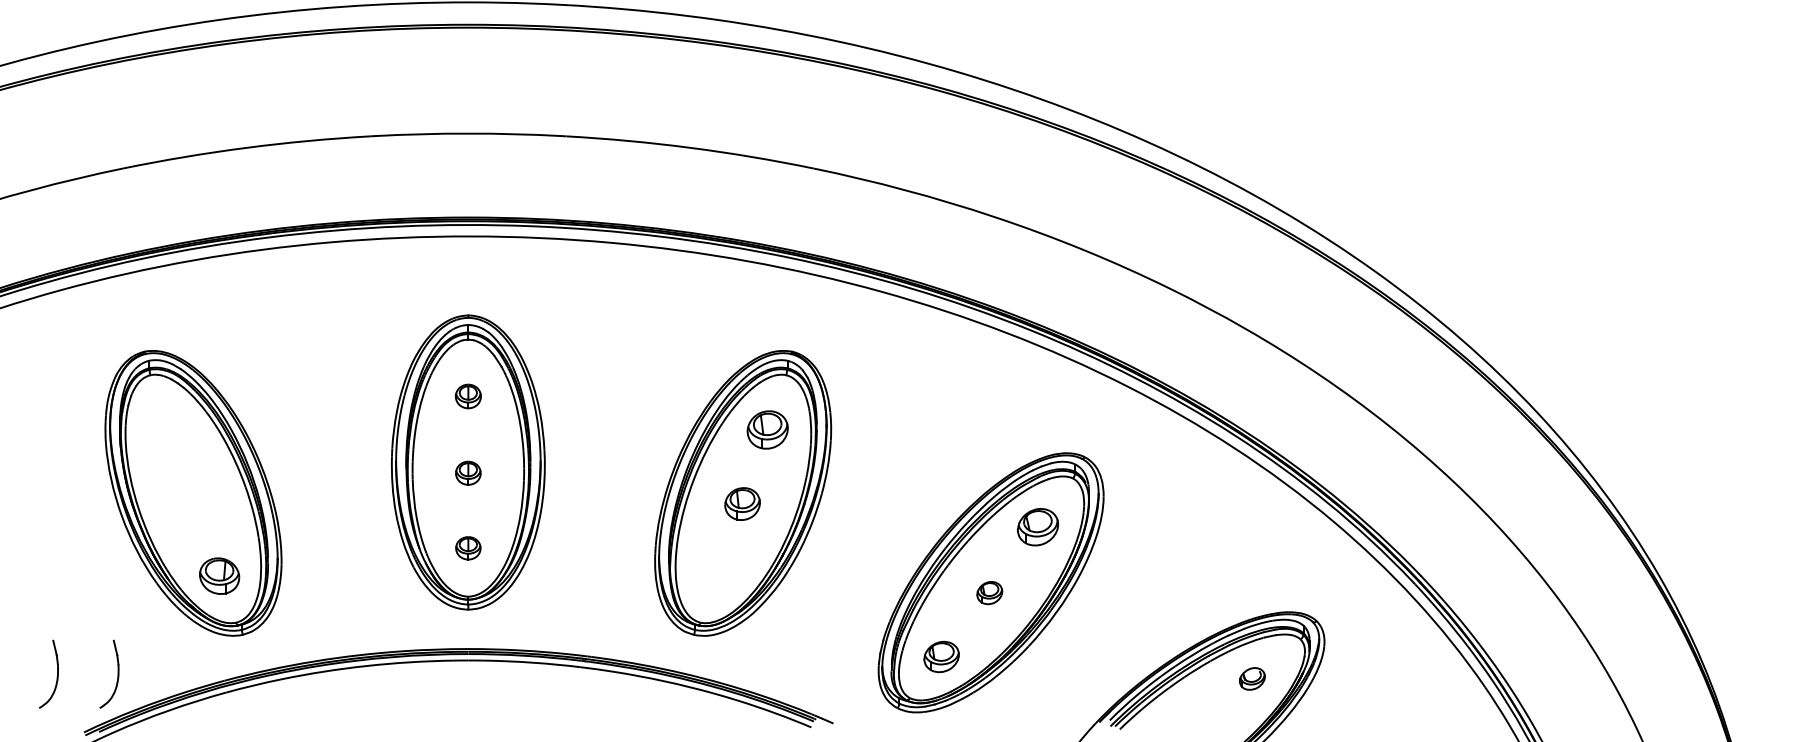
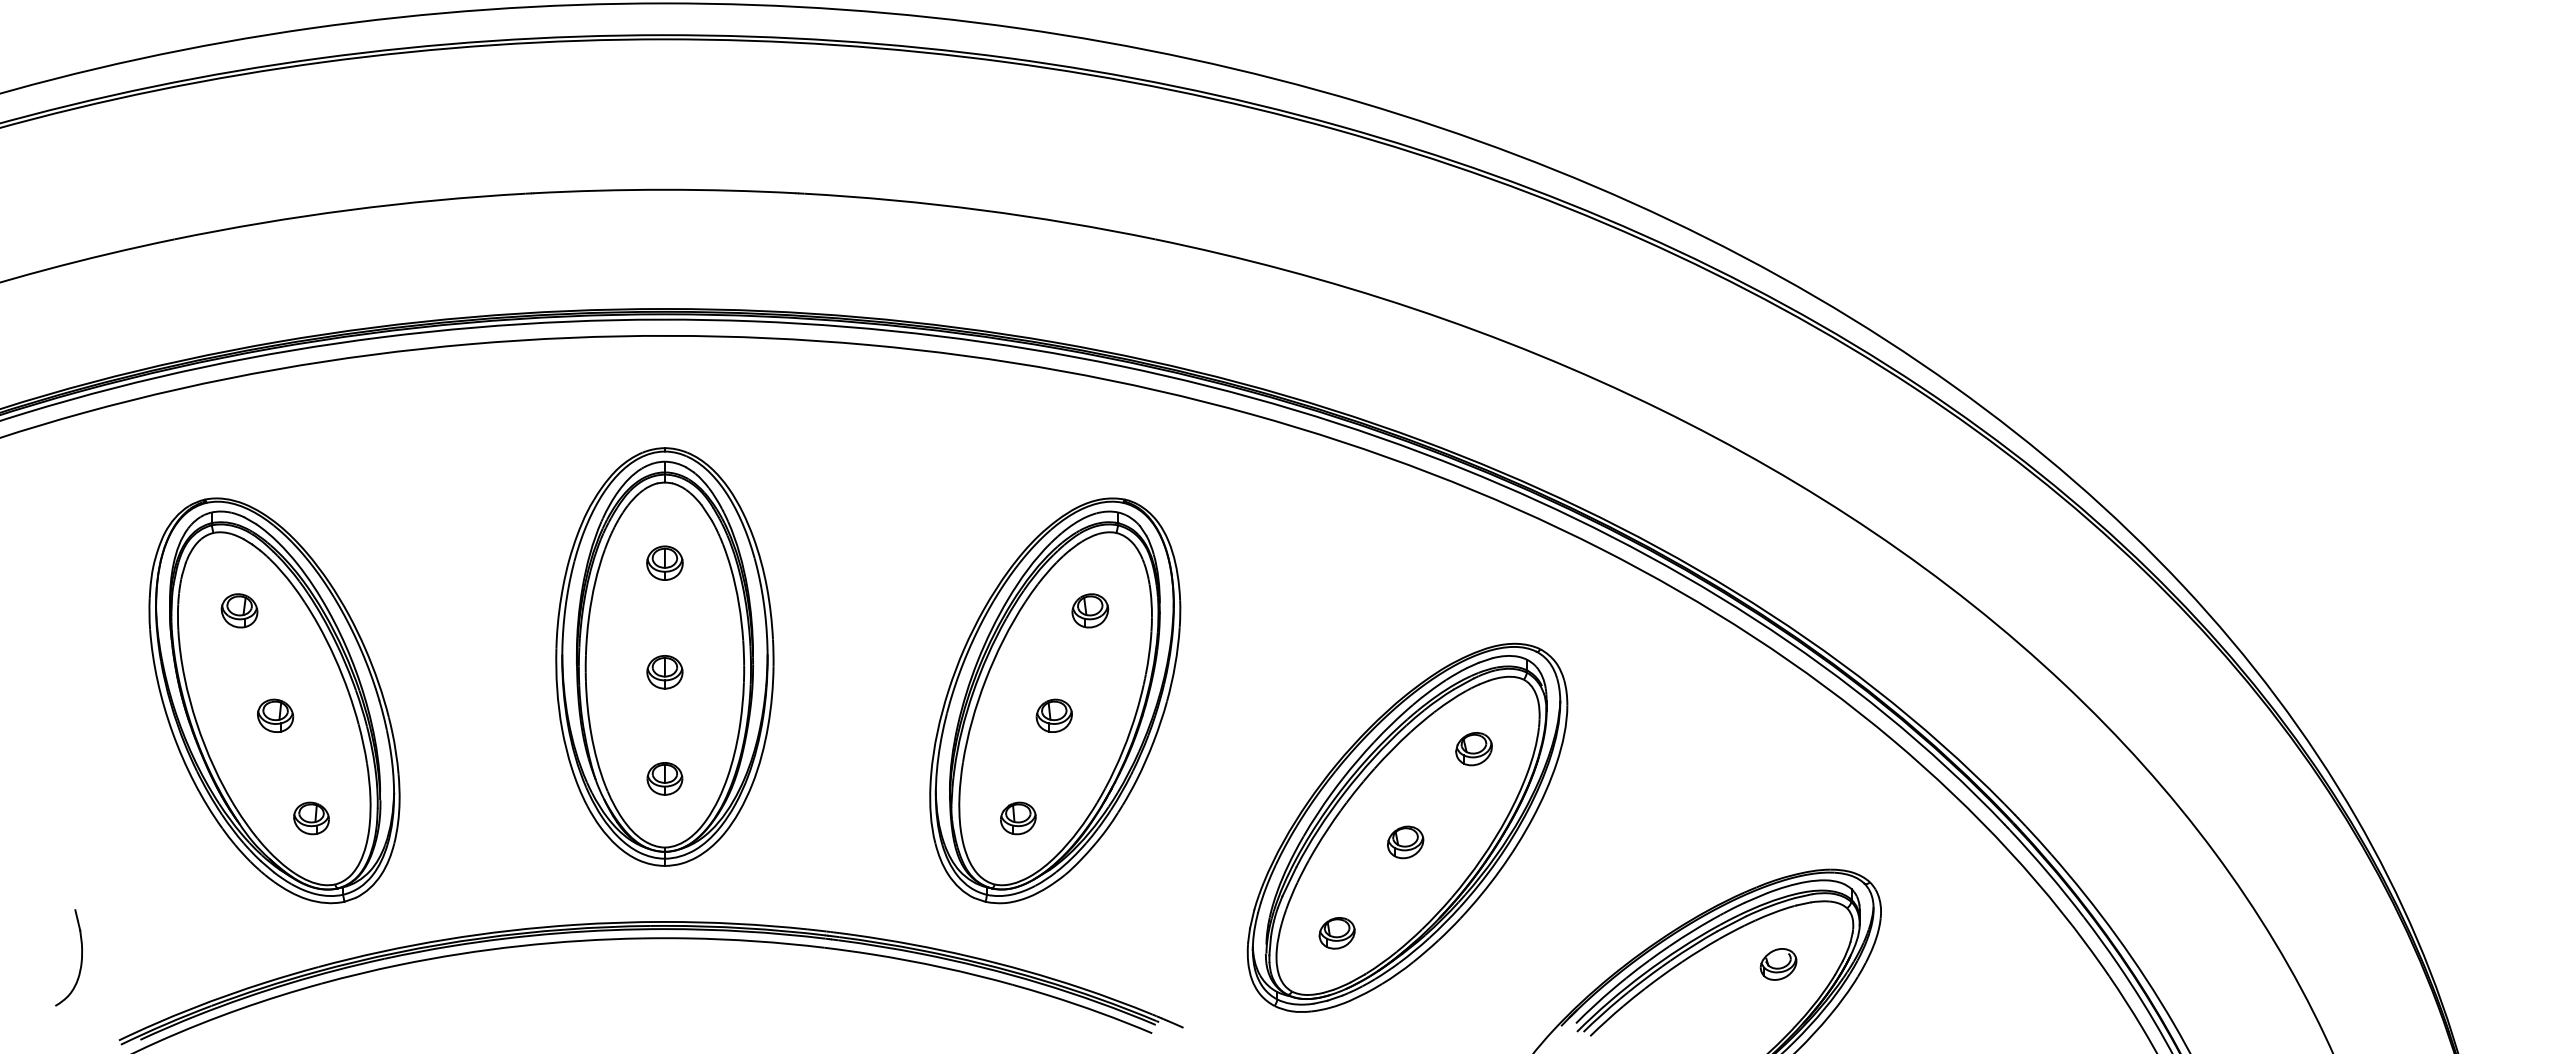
part: (168, 429) -> (239, 610), added
part: (767, 429) -> (1090, 610), size x0.62
part: (194, 503) -> (275, 715), added
part: (741, 503) -> (1053, 715), size x0.71
part: (1037, 527) -> (1473, 749), size x0.62
part: (219, 576) -> (311, 818), size x0.62
part: (717, 576) -> (1018, 818), added
part: (941, 657) -> (1336, 933), size x0.71
part: (117, 676) -> (166, 960), removed

